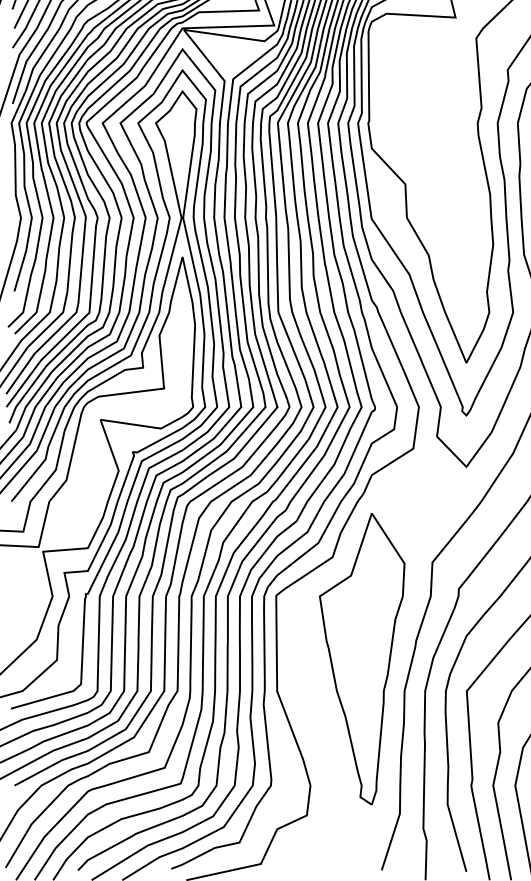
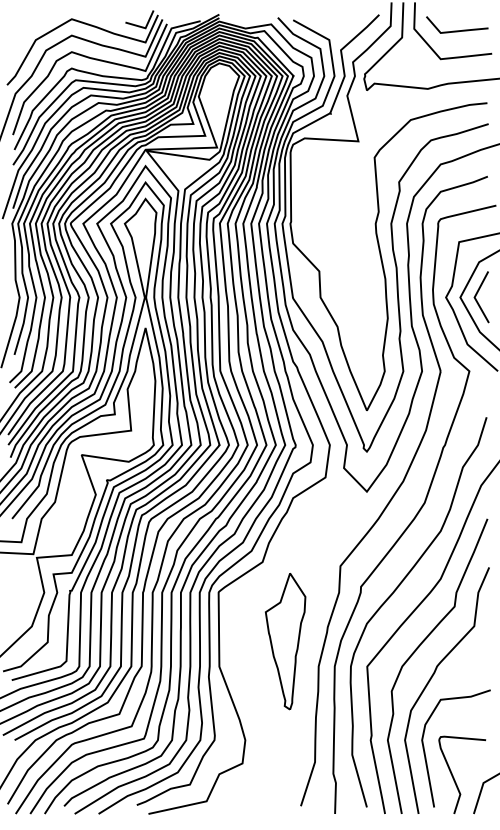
part: (361, 659) -> (285, 641), size x0.6

